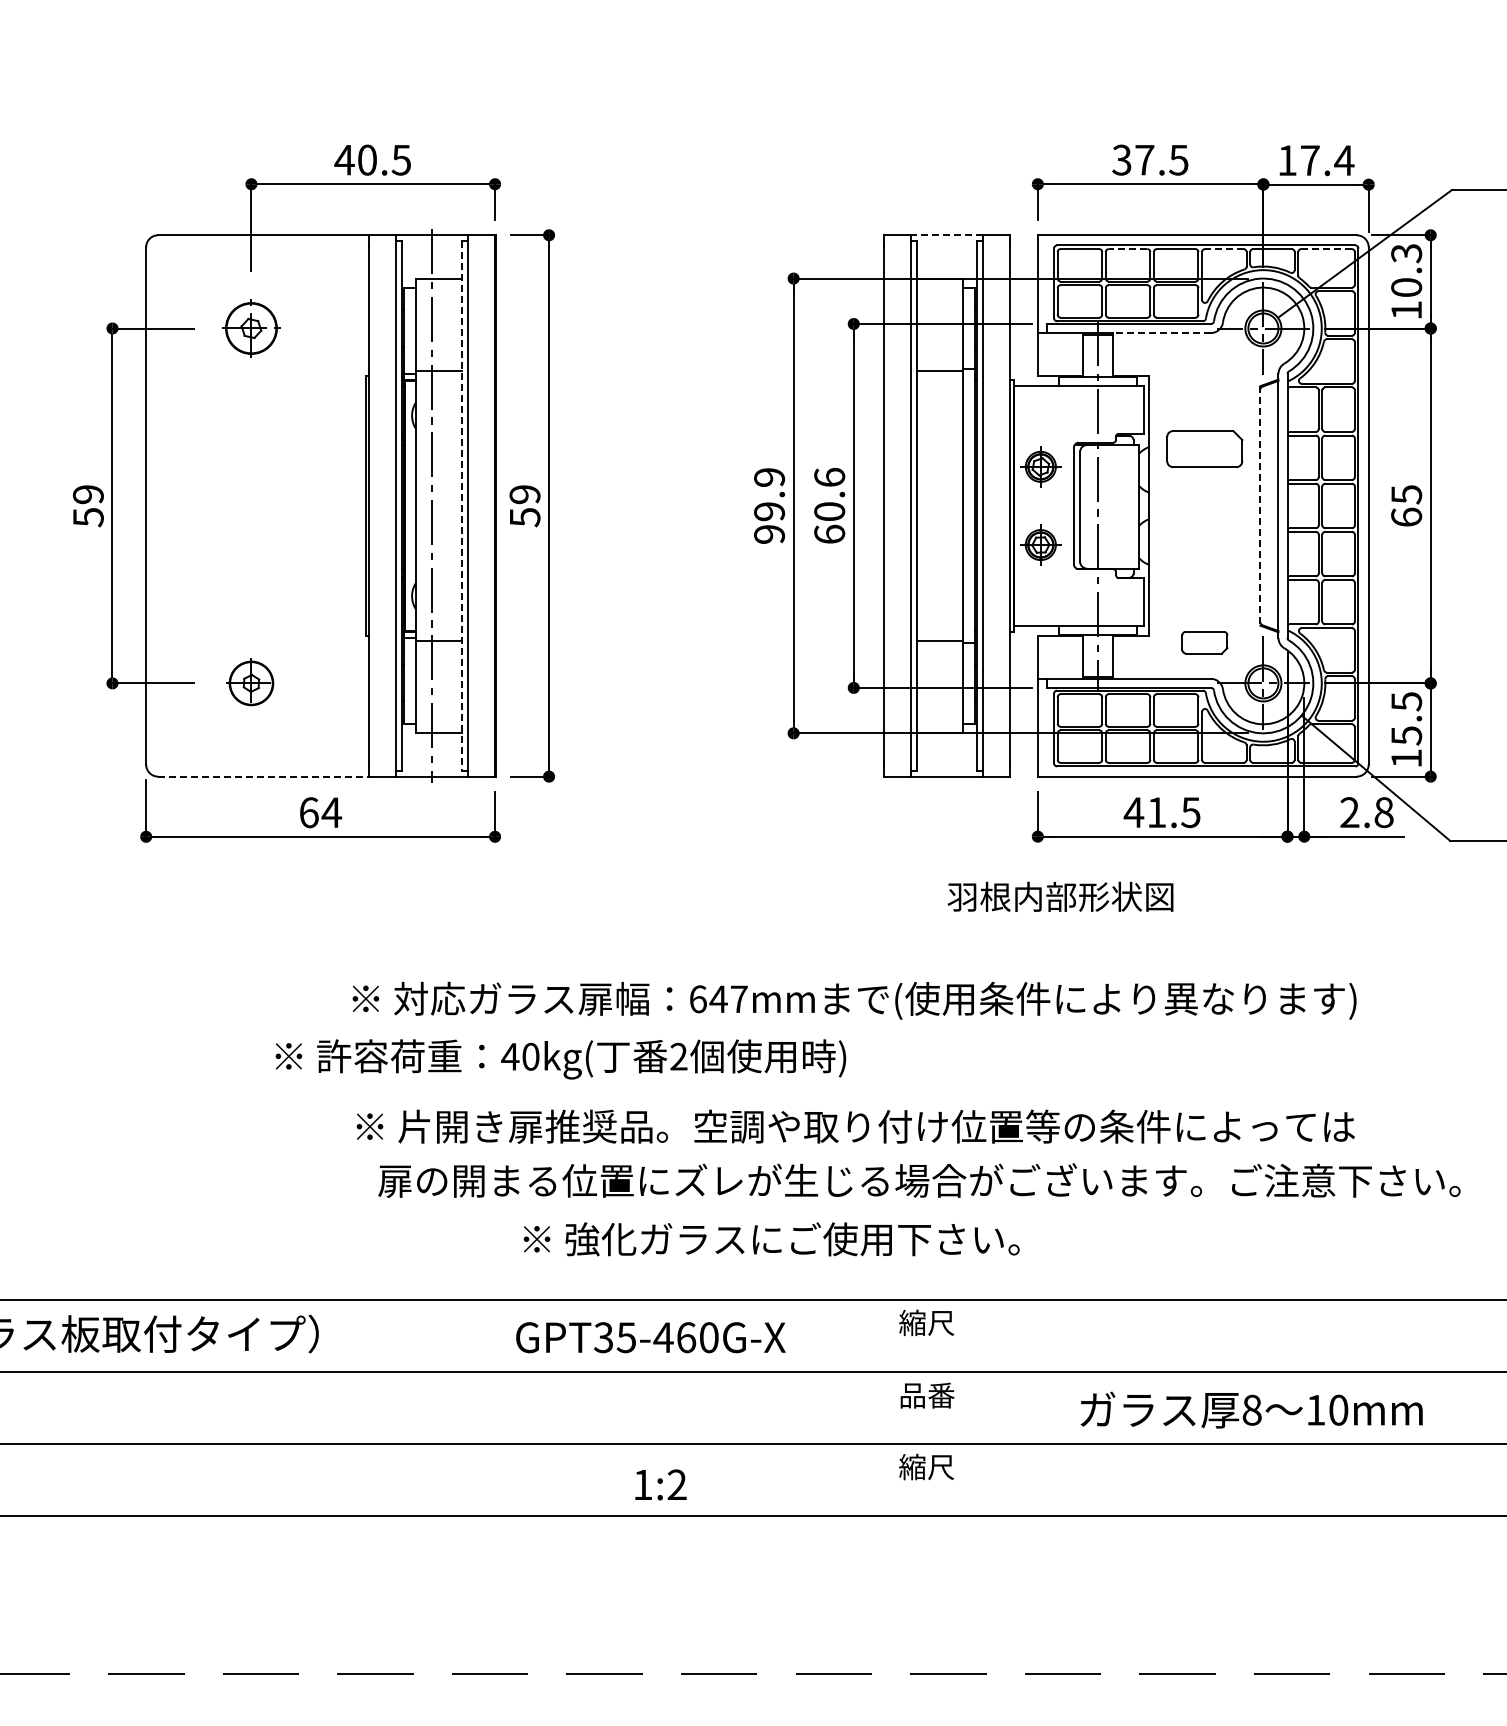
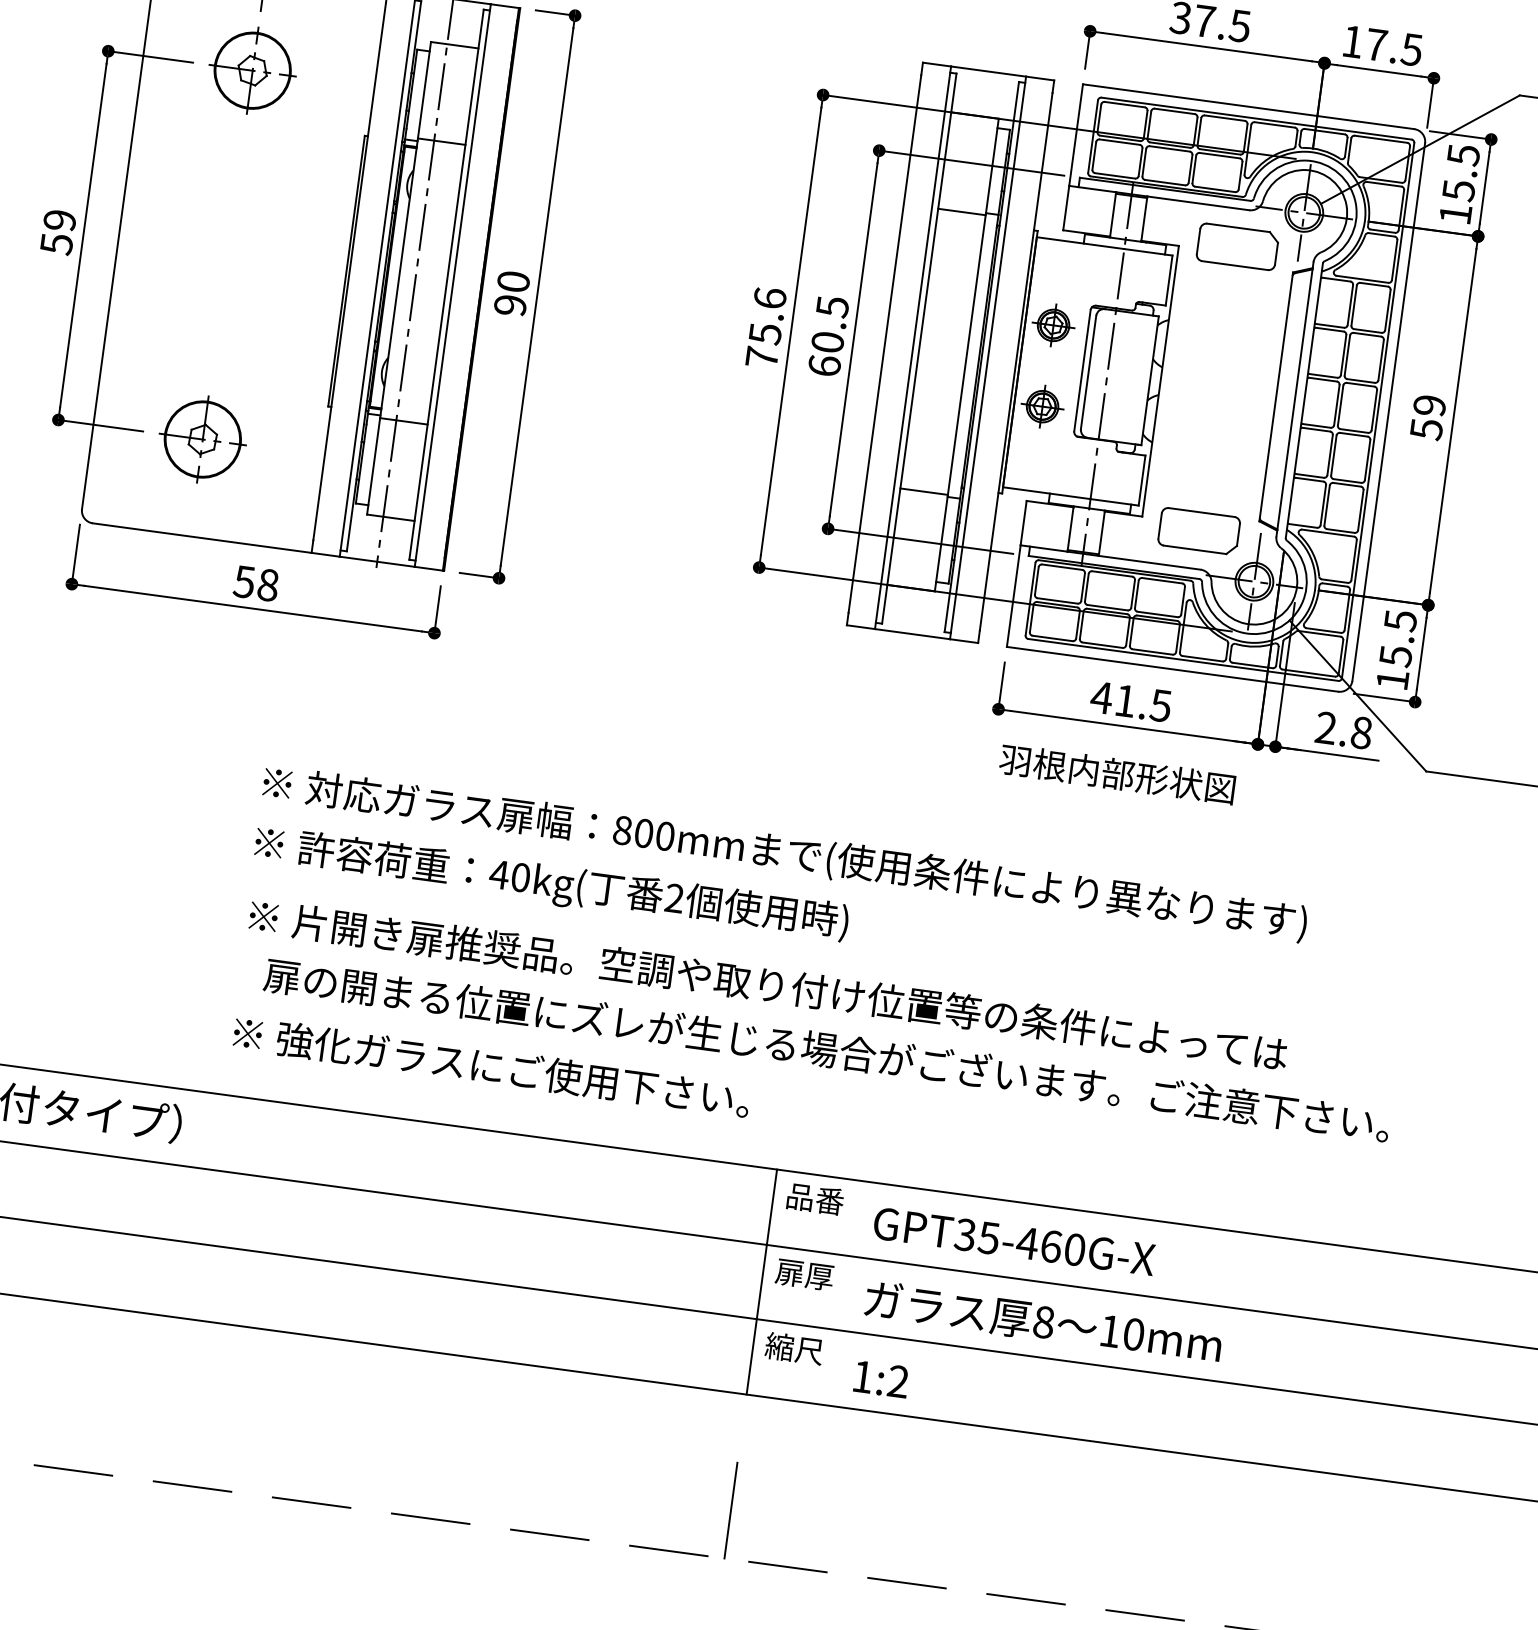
text: (1344, 160) -> (1412, 49), 17.4 -> 17.5
line: (946, 235) -> (988, 71), dashed -> solid
line: (1127, 249) -> (1174, 111), dashed -> solid
line: (1223, 249) -> (1273, 125), dashed -> solid
line: (1326, 249) -> (1380, 139), dashed -> solid
text: (1406, 270) -> (1461, 172), 10.3 -> 15.5
part: (251, 328) -> (252, 70), size x1.43
line: (1162, 333) -> (1198, 203), dashed -> solid
part: (1204, 448) -> (1237, 246), moved
text: (829, 477) -> (832, 306), 60.6 -> 60.5
line: (461, 505) -> (446, 284), dashed -> solid
text: (769, 505) -> (766, 327), 99.9 -> 75.6
line: (1260, 505) -> (1276, 396), dashed -> solid
text: (524, 506) -> (511, 294), 59 -> 90
text: (1406, 506) -> (1427, 417), 65 -> 59
part: (1204, 642) -> (1198, 530), size x1.67
part: (251, 683) -> (202, 439), size x1.67
line: (263, 776) -> (202, 537), dashed -> solid
text: (320, 812) -> (256, 583), 64 -> 58
text: (1060, 896) -> (1117, 773), moved
text: (718, 999) -> (643, 833), 647mm -> 800mm
text: (560, 1059) -> (551, 884), moved
text: (771, 1239) -> (491, 1066), moved
text: (926, 1322) -> (814, 1198), 縮尺 -> 品番
text: (650, 1337) -> (1014, 1241), moved
text: (926, 1395) -> (804, 1274), 品番 -> 扉厚
line: (887, 1407) -> (762, 1281), added
text: (1251, 1409) -> (1043, 1321), moved
text: (660, 1484) -> (881, 1378), moved
line: (887, 1628) -> (731, 1510), added

